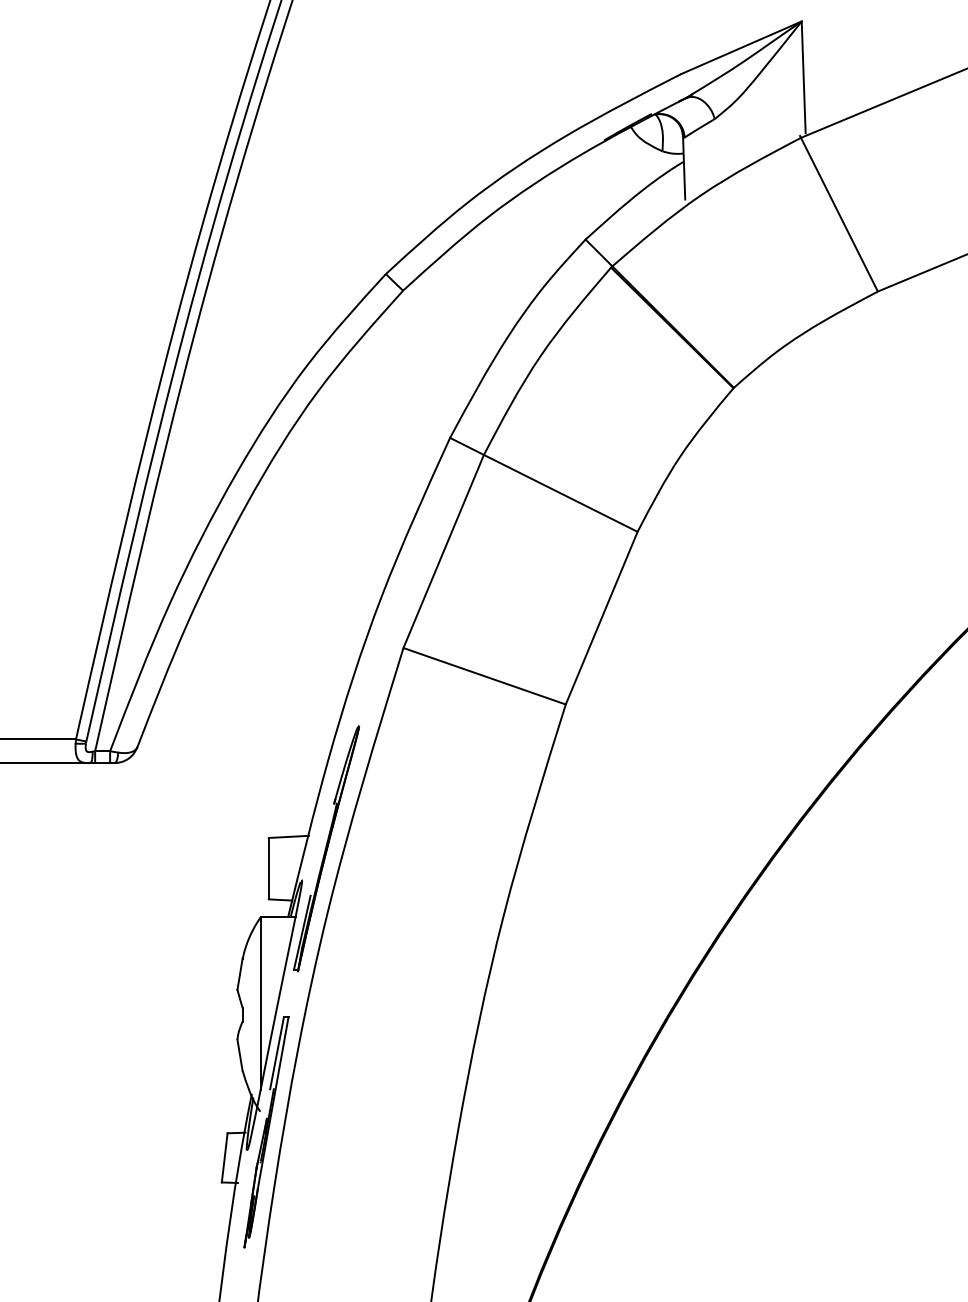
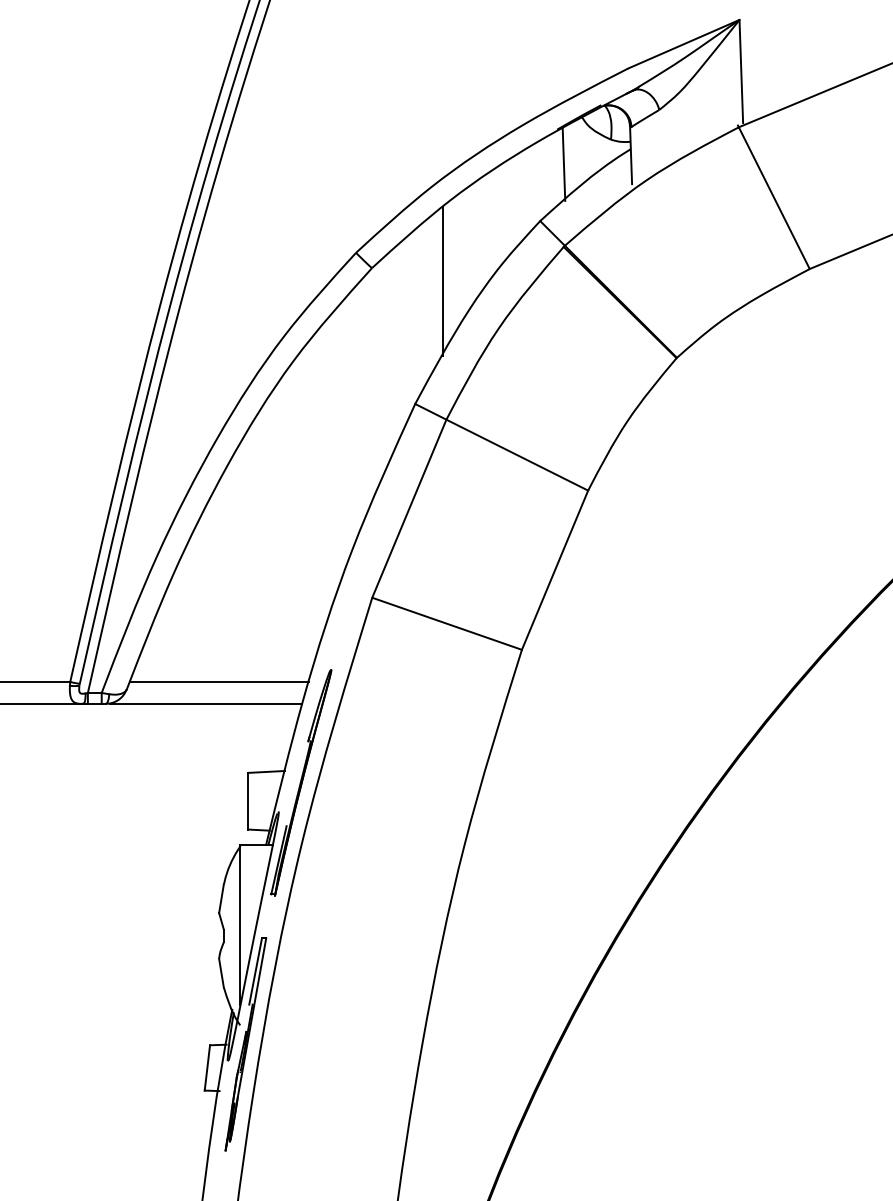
line: (610, 177) -> (563, 163), added
line: (480, 304) -> (443, 280), added
line: (237, 739) -> (219, 682), added
line: (222, 763) -> (205, 704), added

